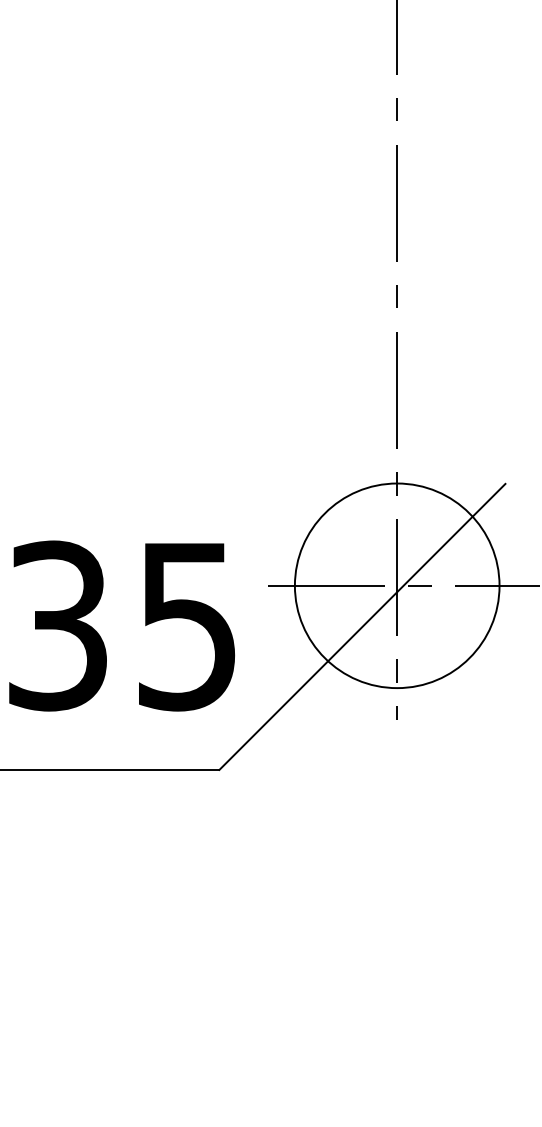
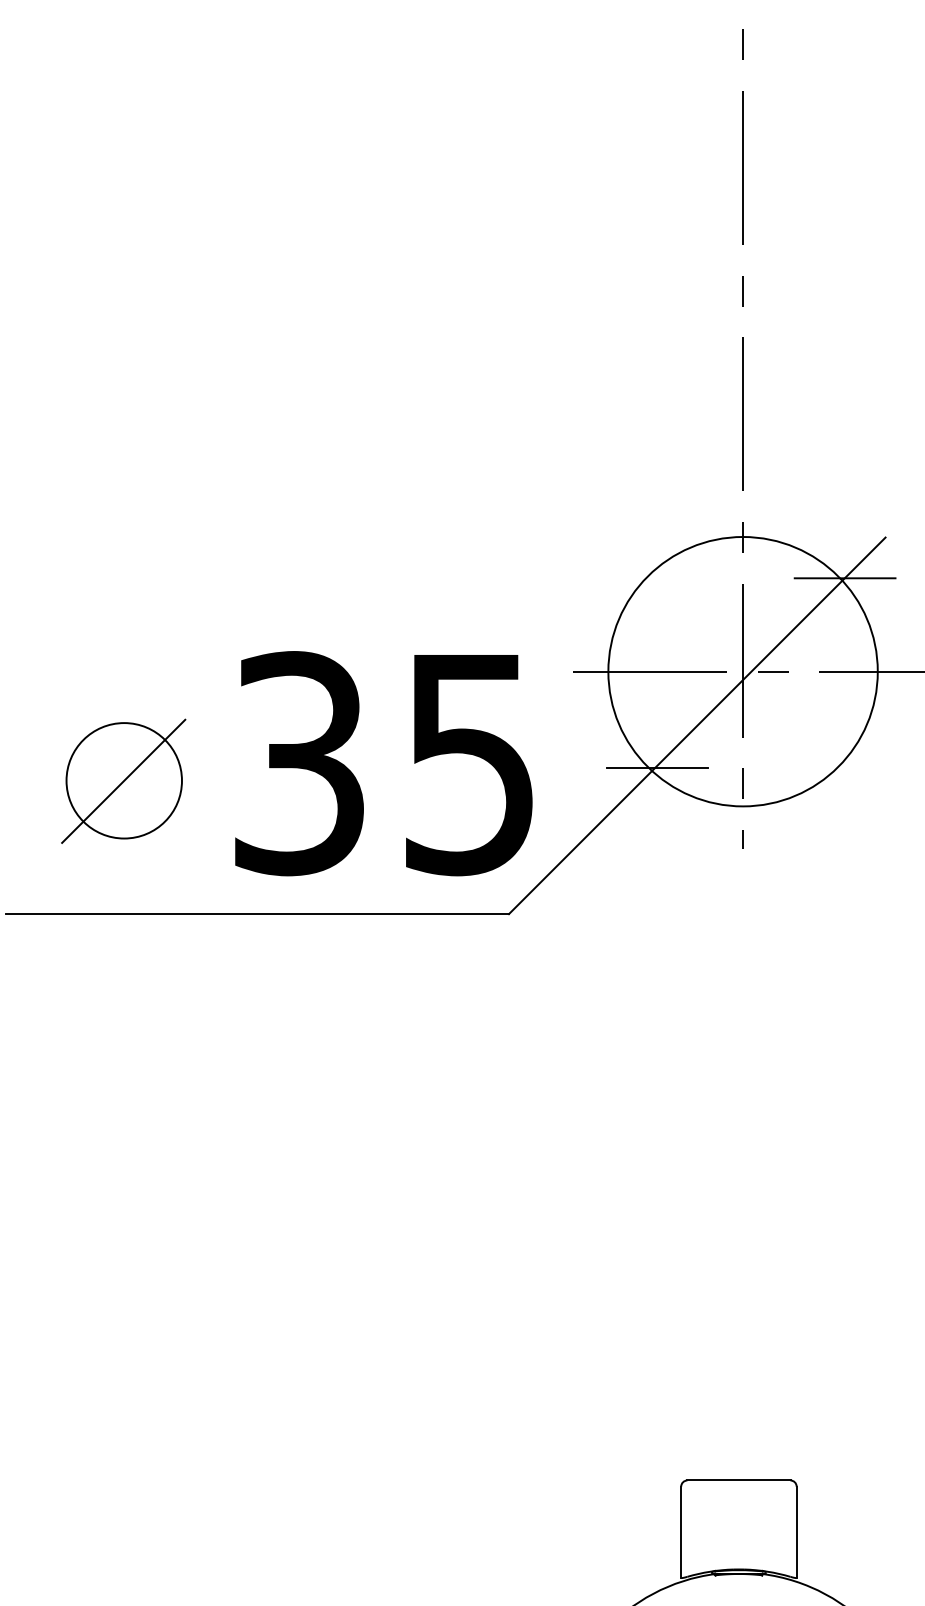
line: (474, 515) -> (844, 578), added
text: (121, 625) -> (383, 763), moved
line: (332, 659) -> (657, 768), added

